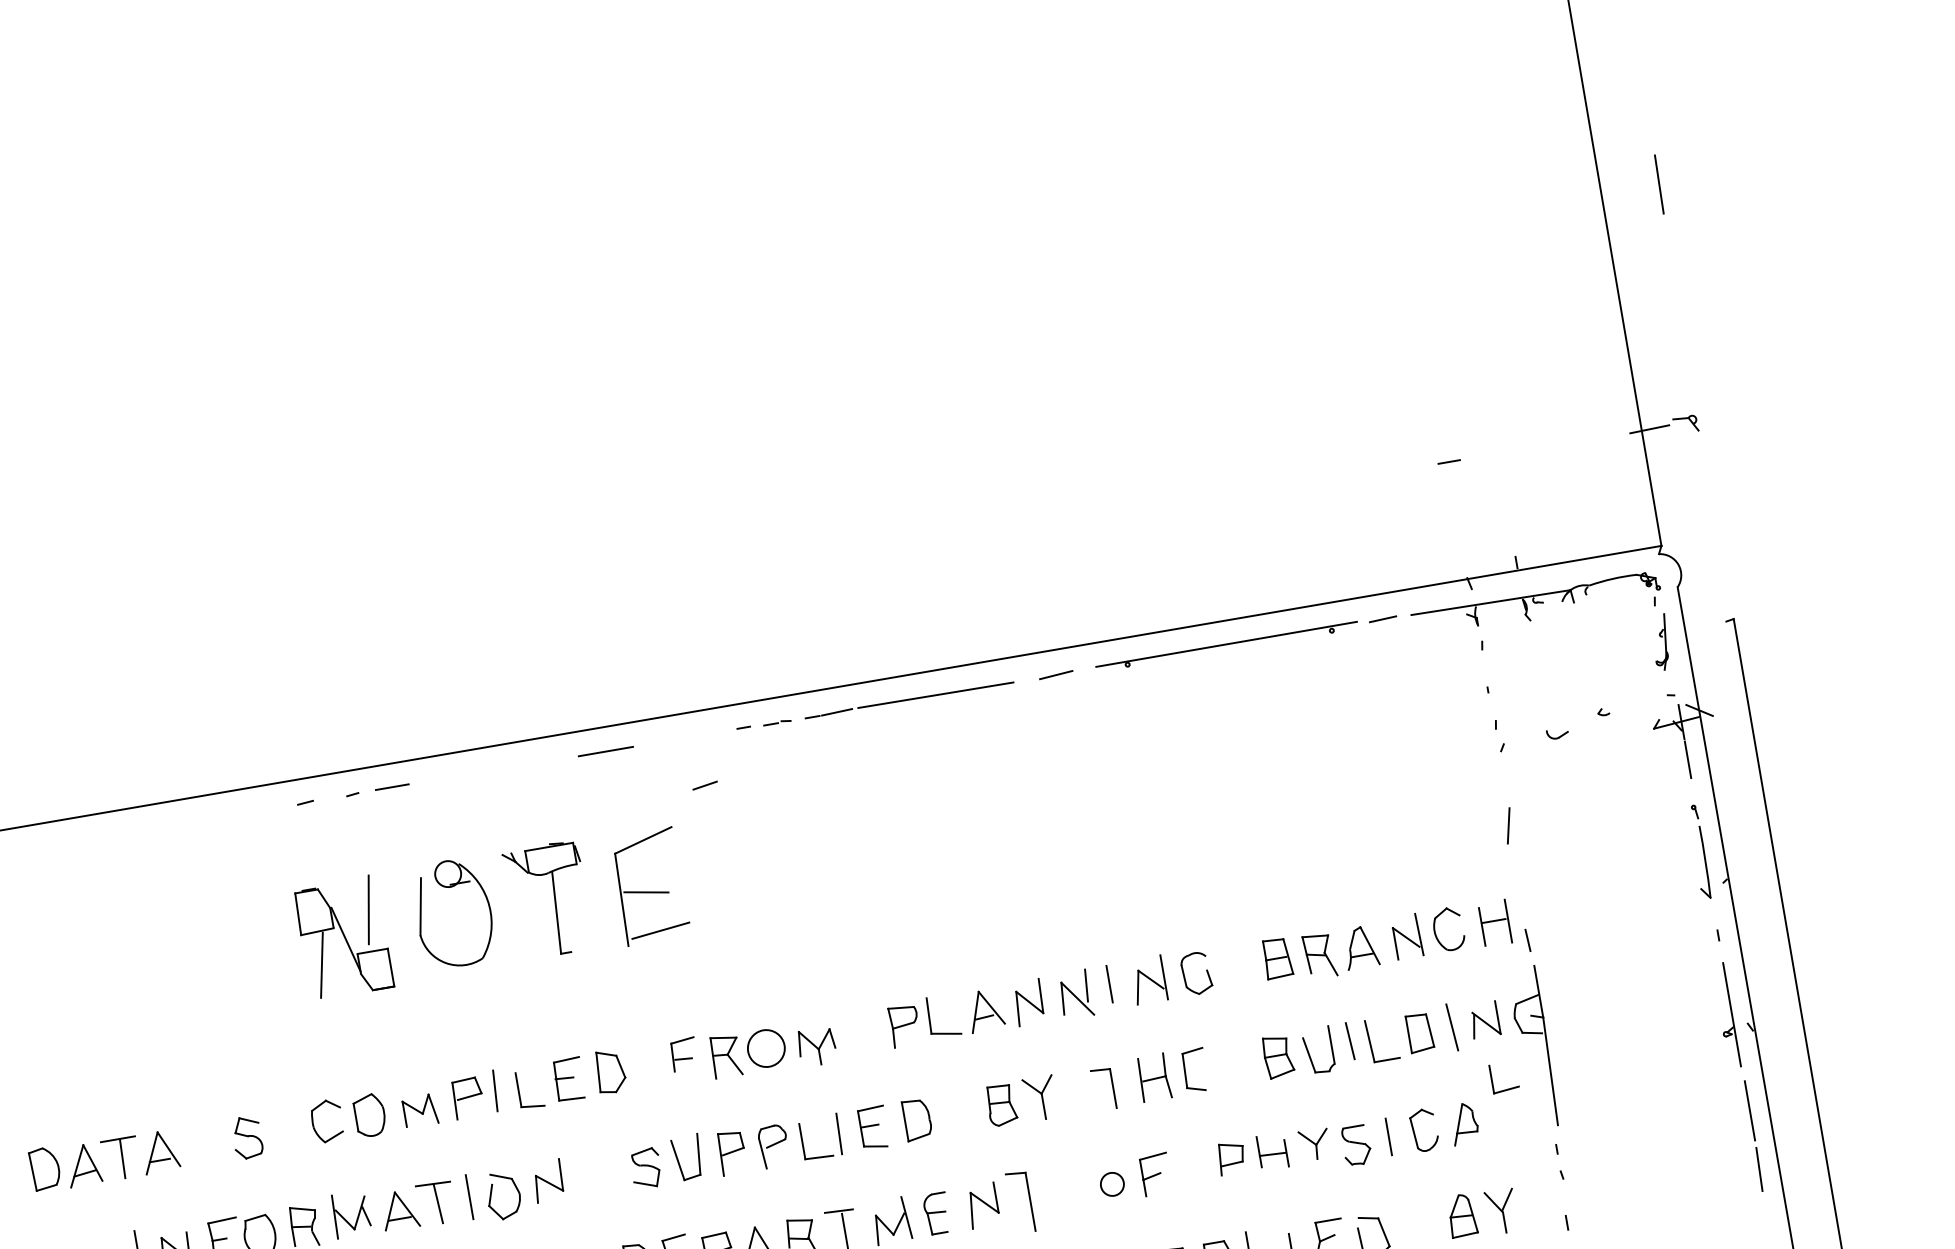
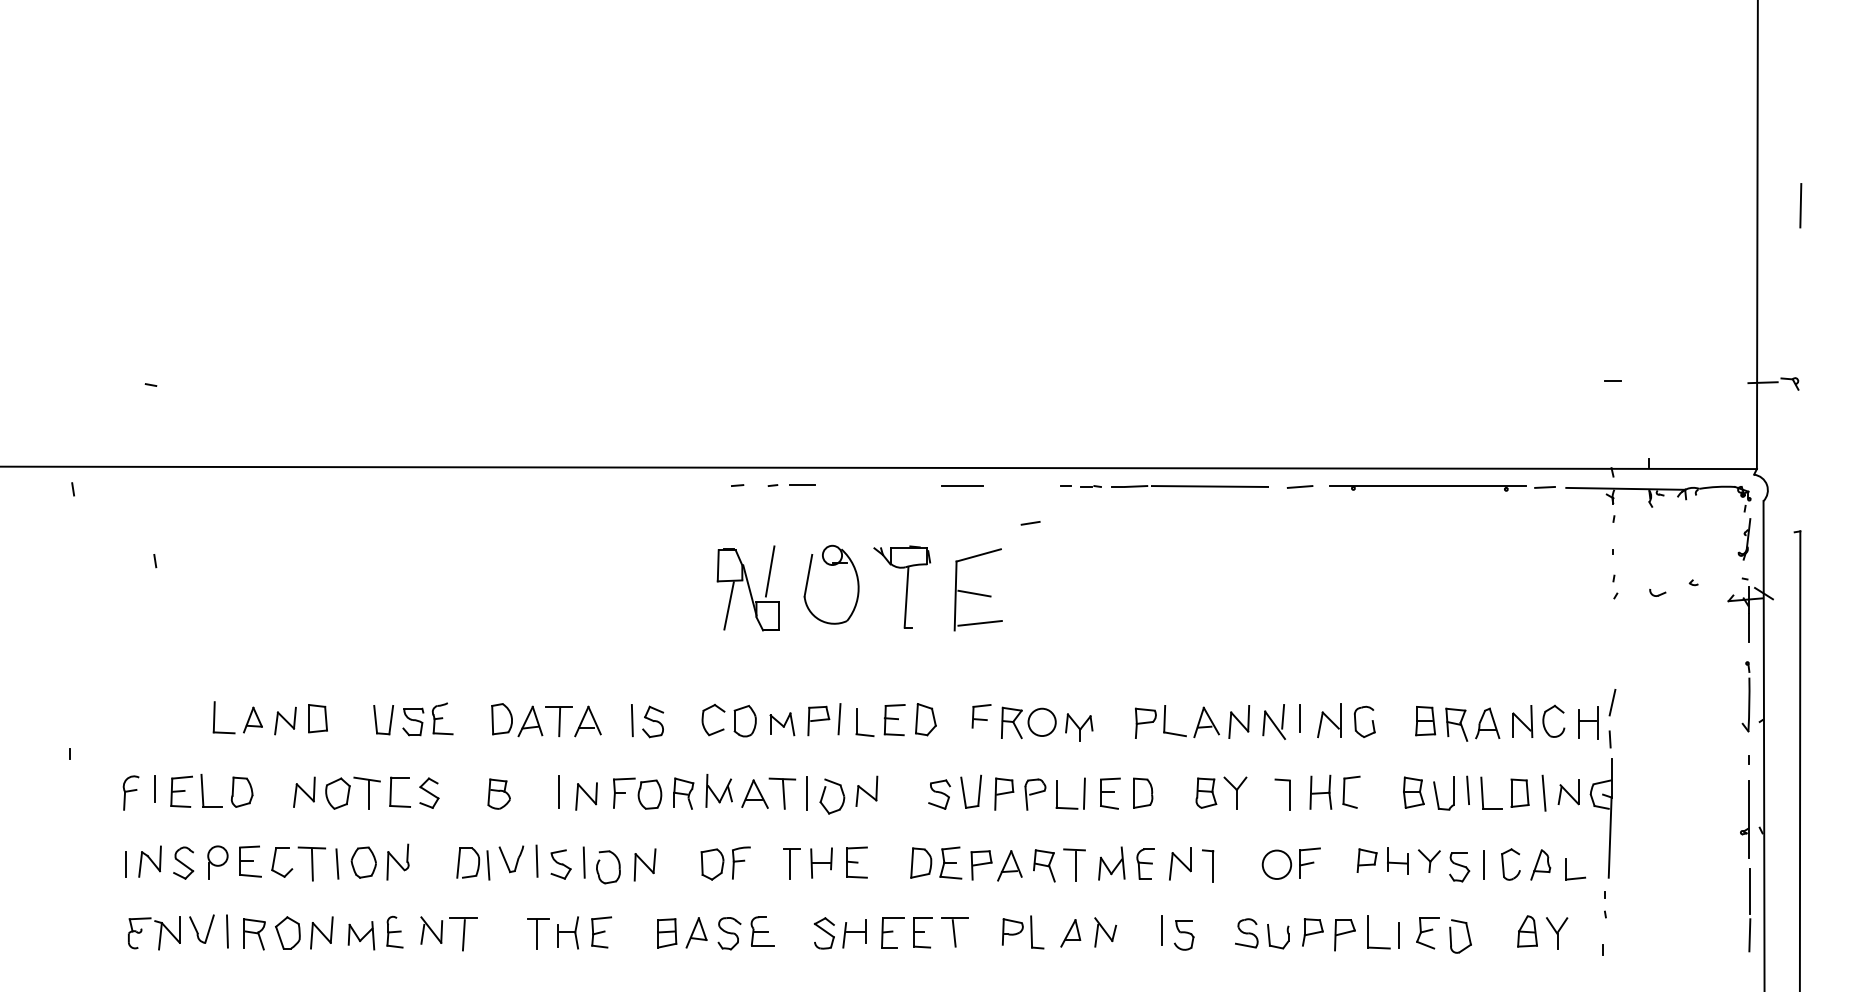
line: (1508, 825) -> (1612, 702), moved
part: (1505, 1088) -> (1575, 877), moved
line: (218, 1140) -> (631, 720), added
circle: (1111, 1184) -> (1276, 864), size x1.67
part: (1021, 1201) -> (1208, 865), size x0.71

